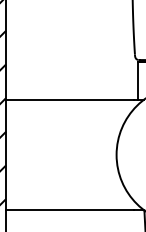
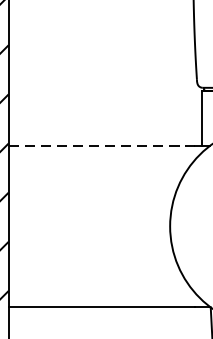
line: (69, 99) -> (101, 145), solid -> dashed

